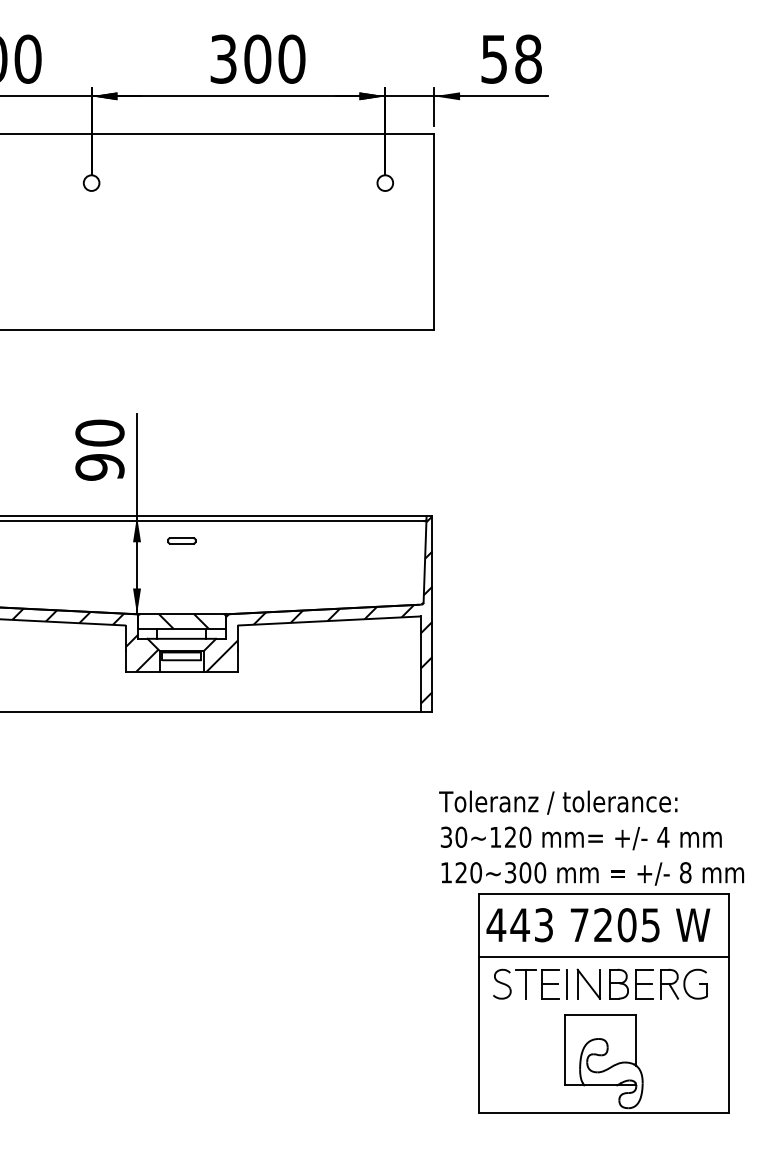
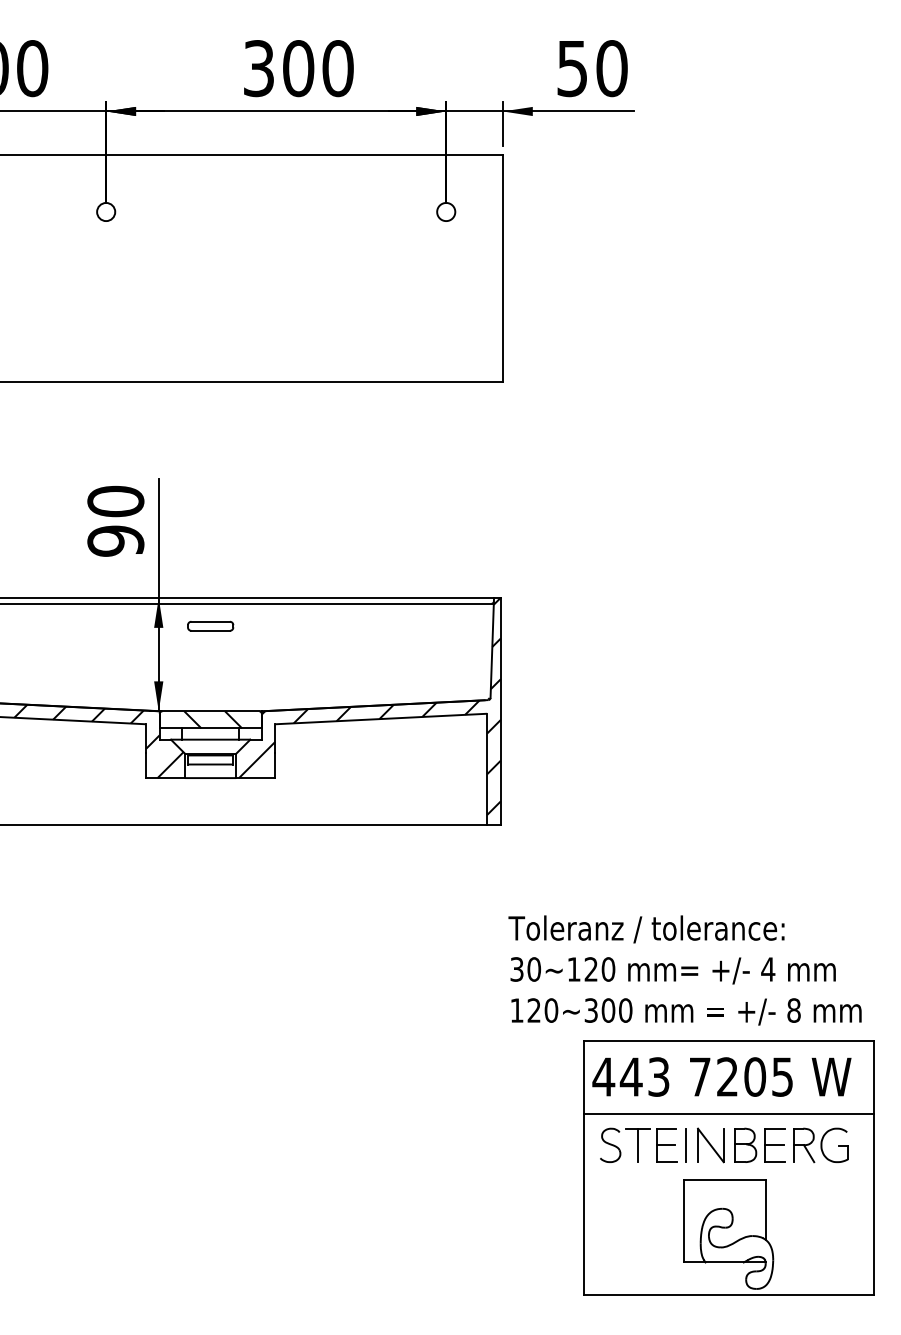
text: (528, 58) -> (612, 67), 58 -> 50
part: (181, 540) -> (210, 625), size x1.43
part: (603, 1003) -> (727, 1167), moved

